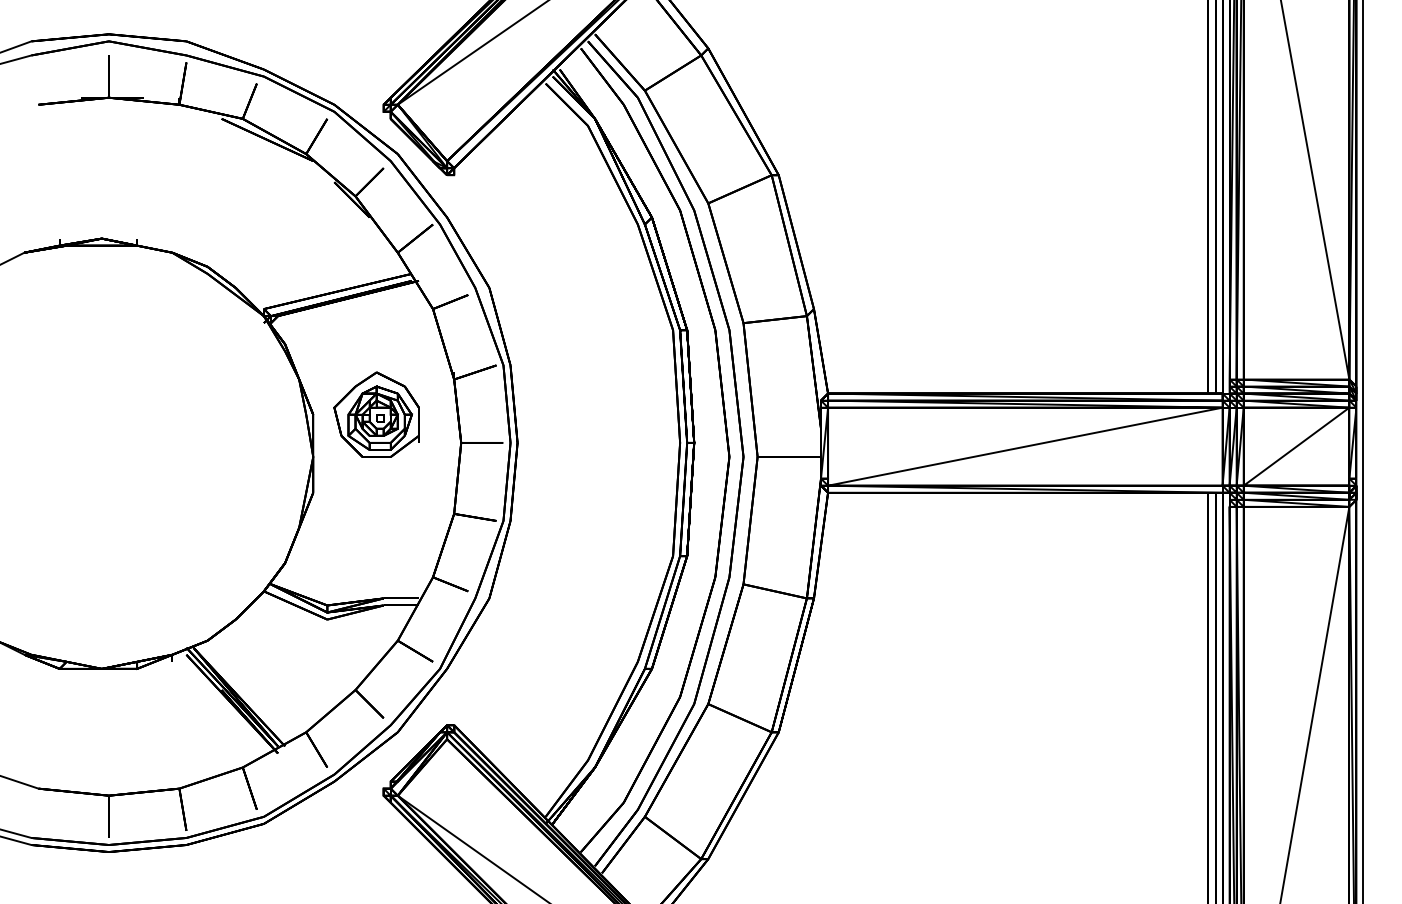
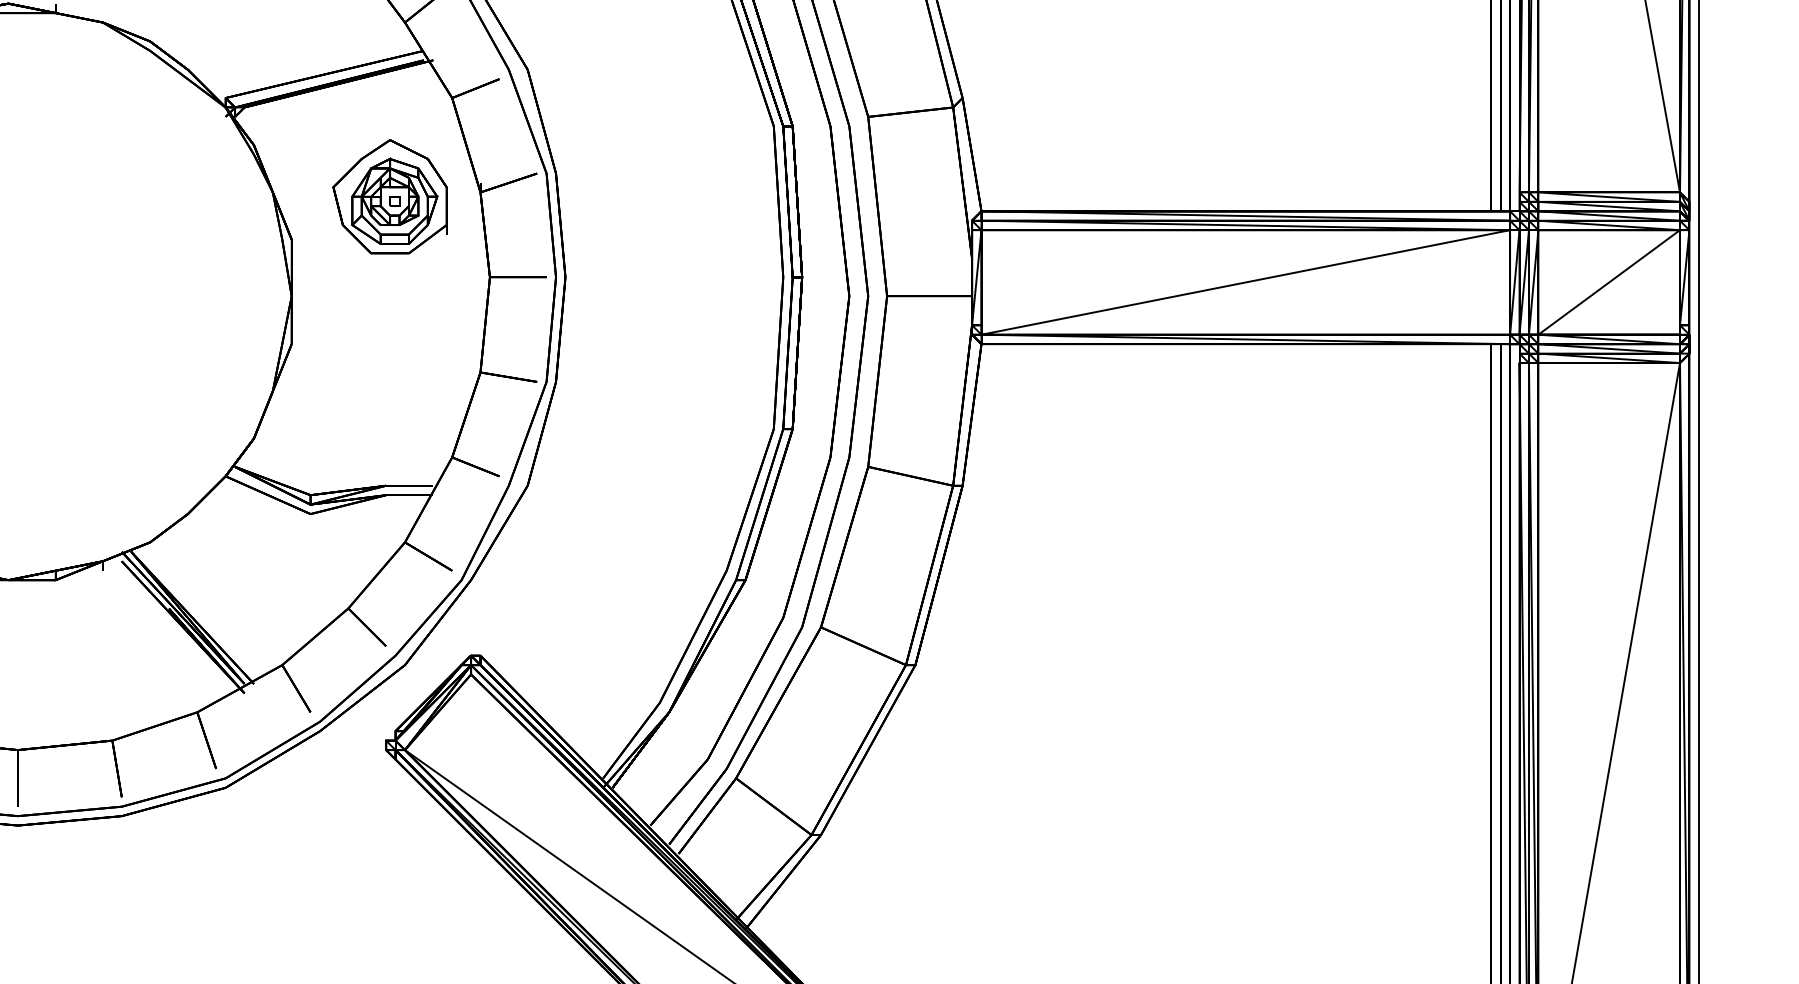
part: (376, 414) -> (389, 196), moved

